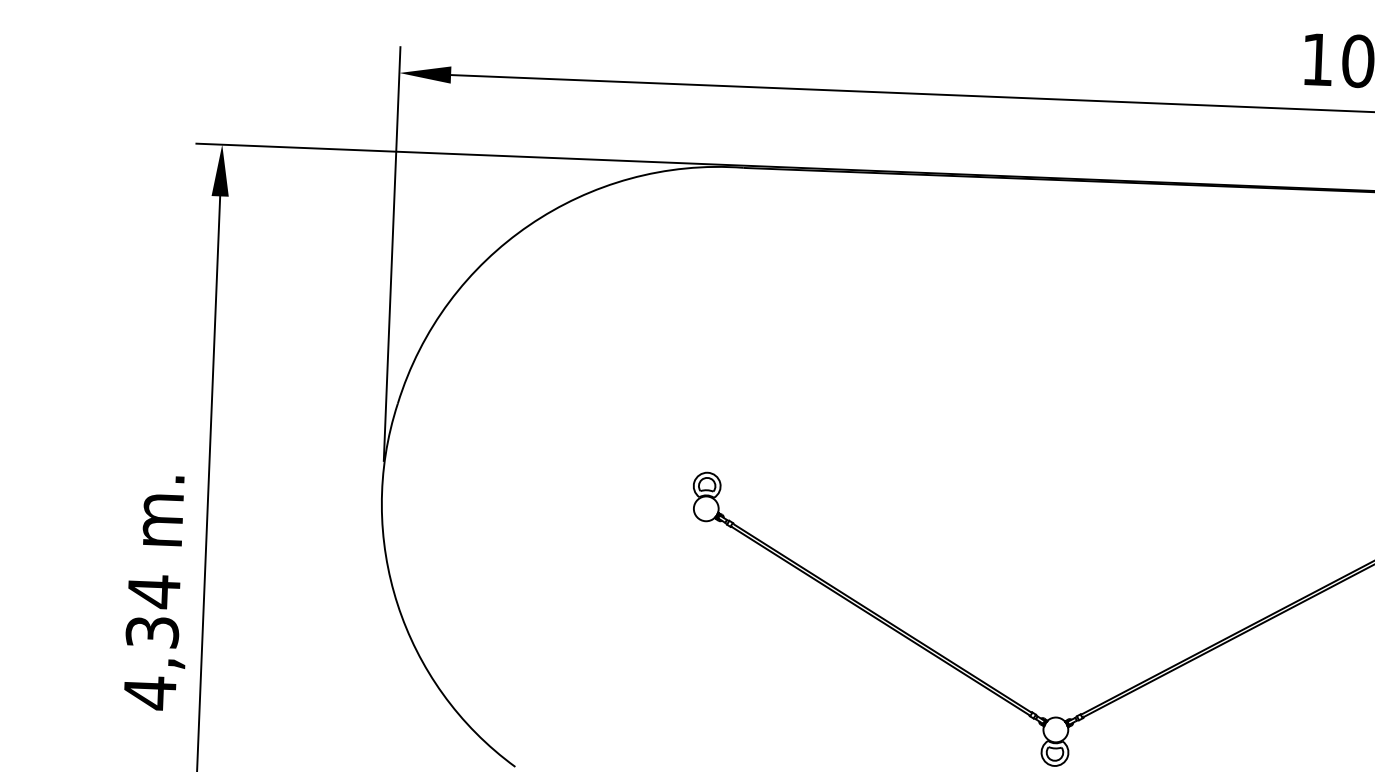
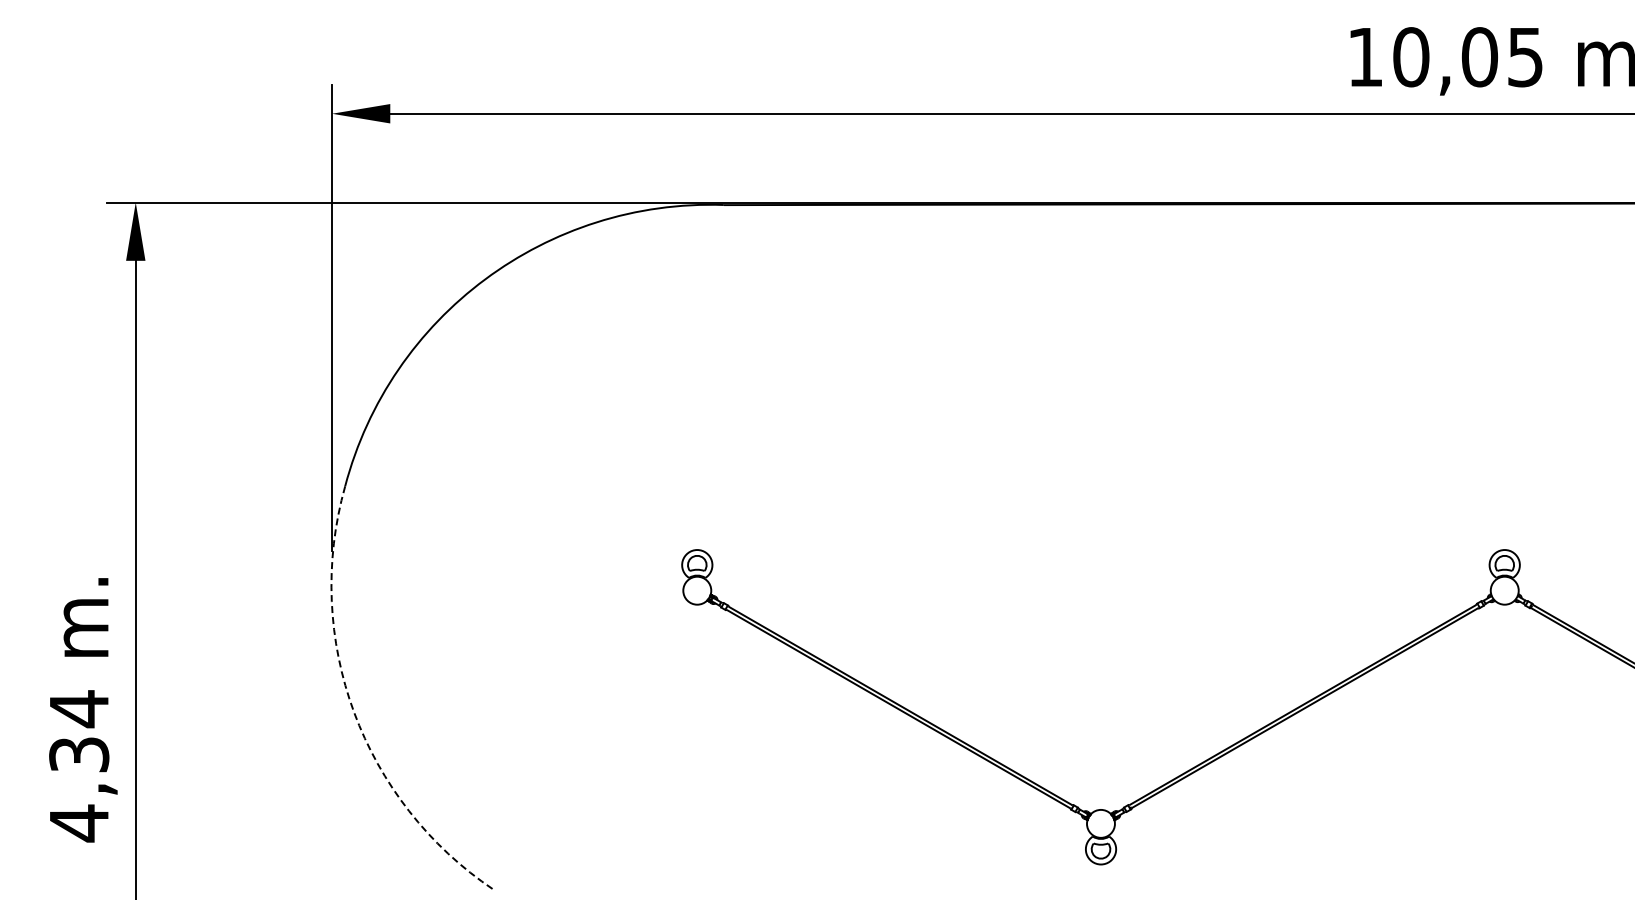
arc: (398, 604) -> (354, 712), solid -> dashed

